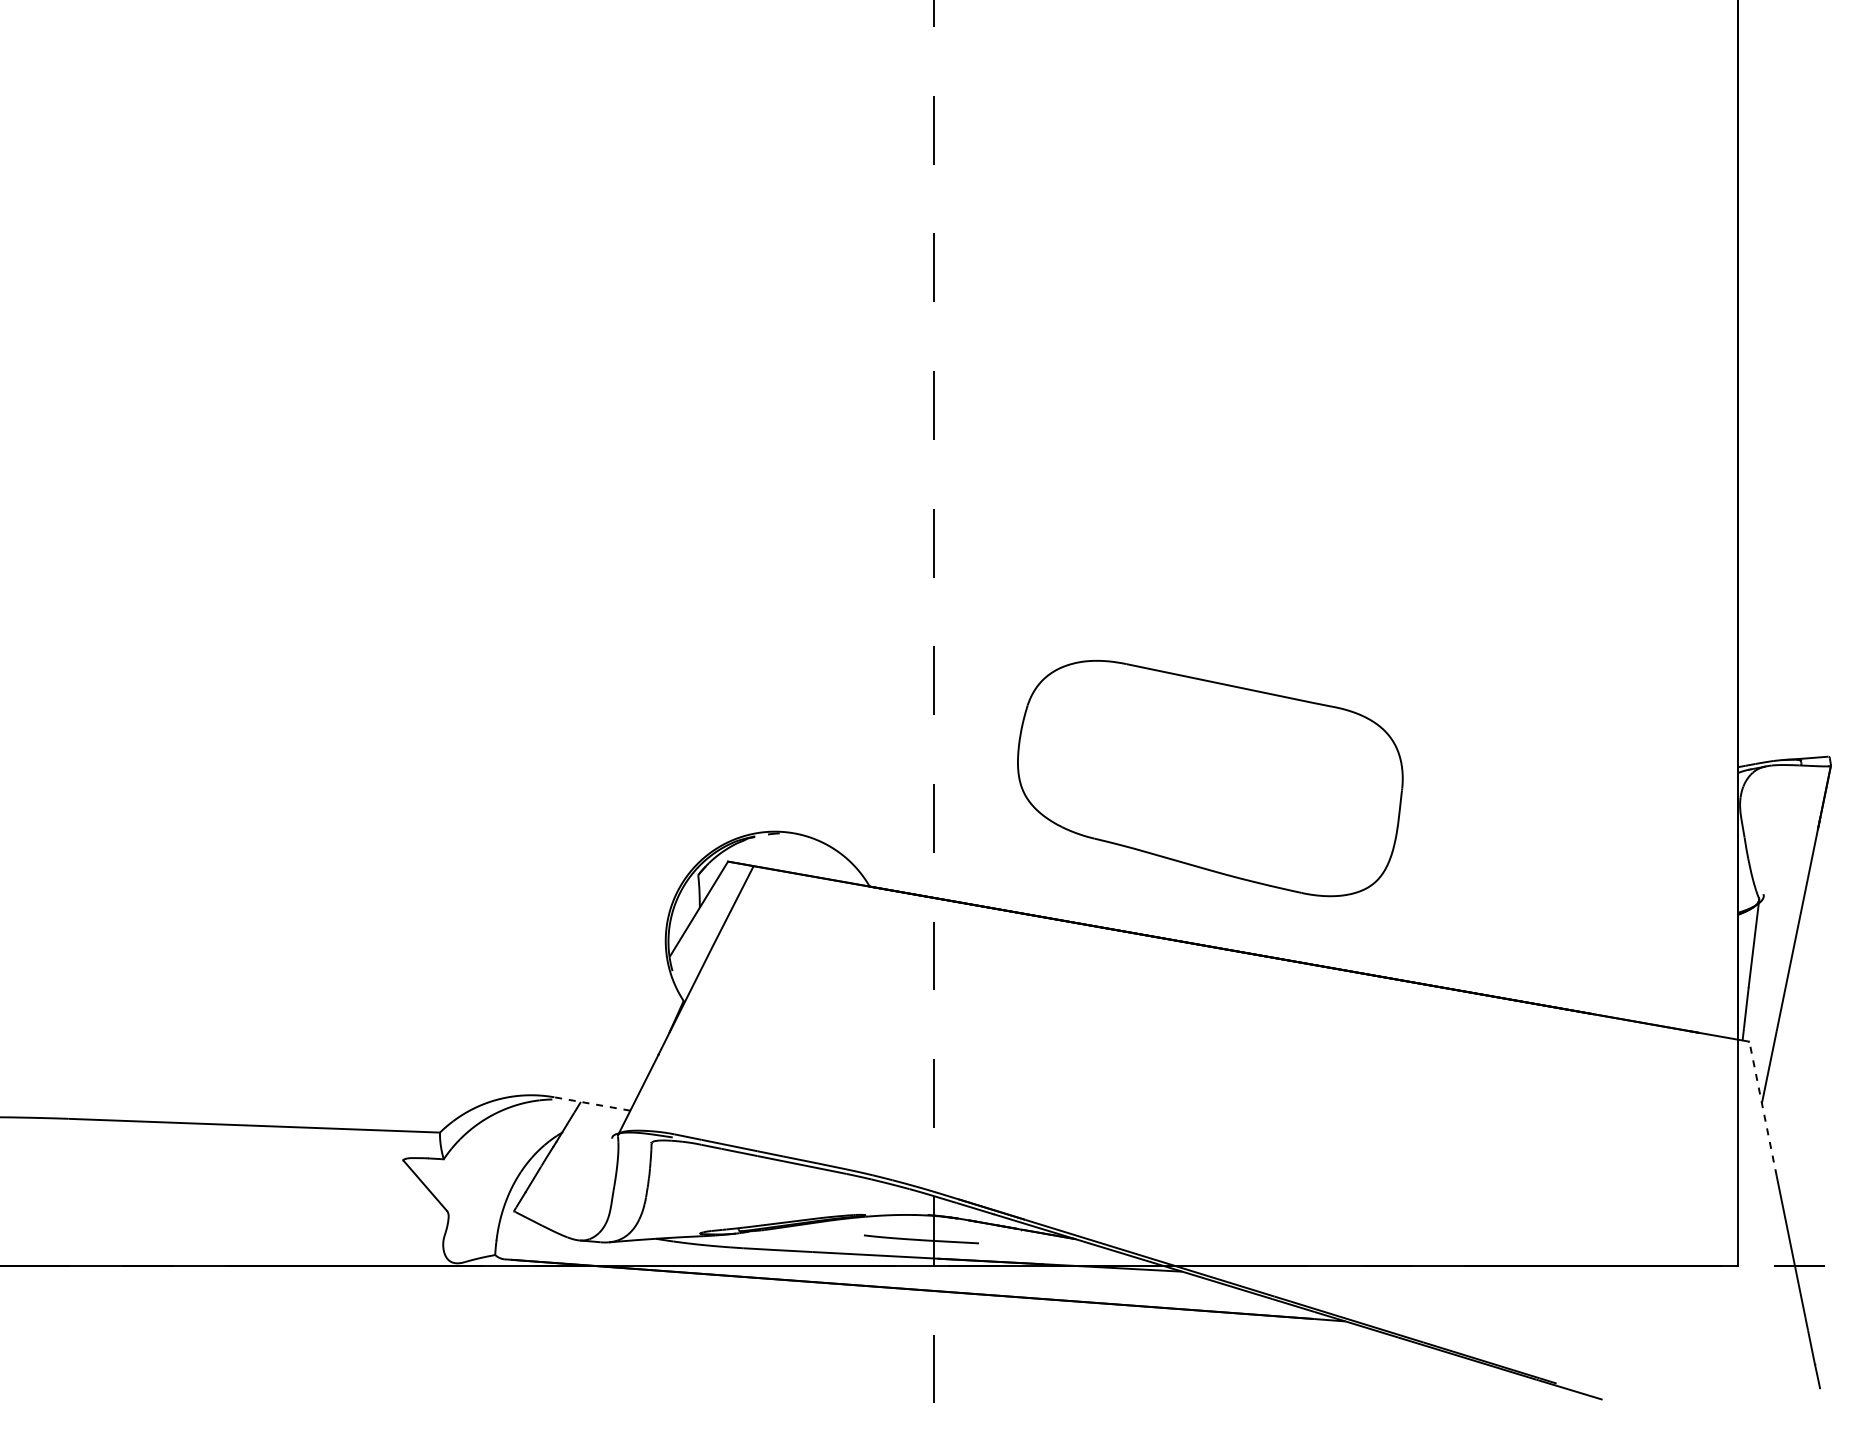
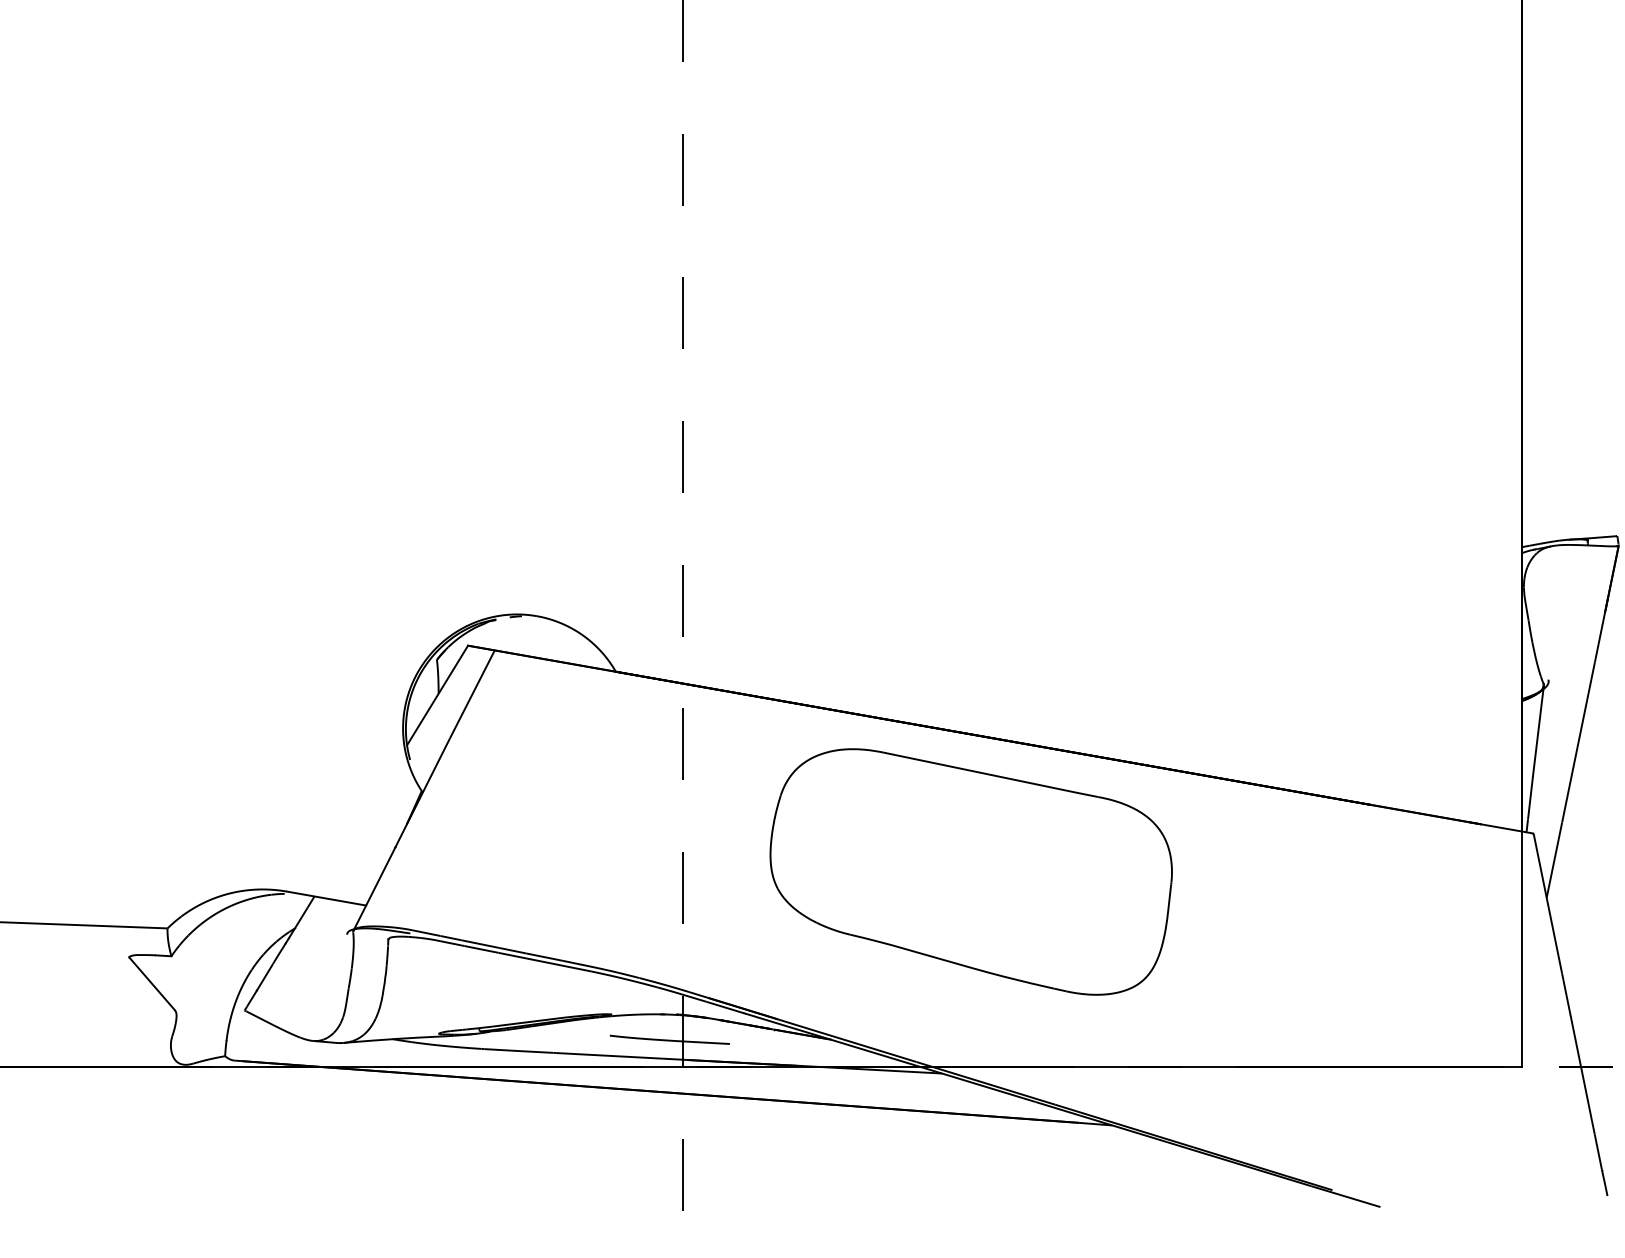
part: (1210, 778) -> (971, 871), moved
line: (592, 1103) -> (326, 898), dashed -> solid
line: (1763, 1108) -> (1548, 903), dashed -> solid

